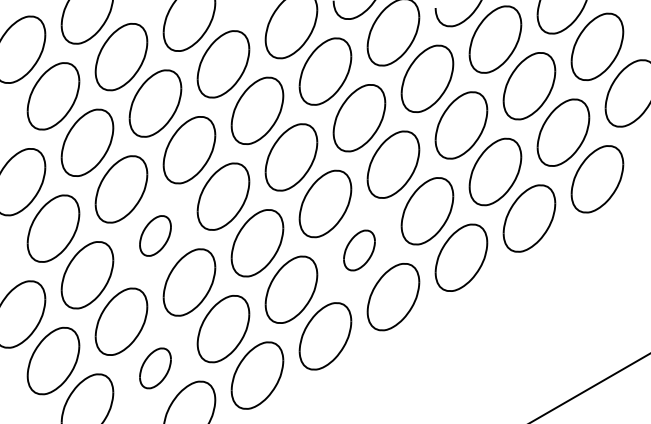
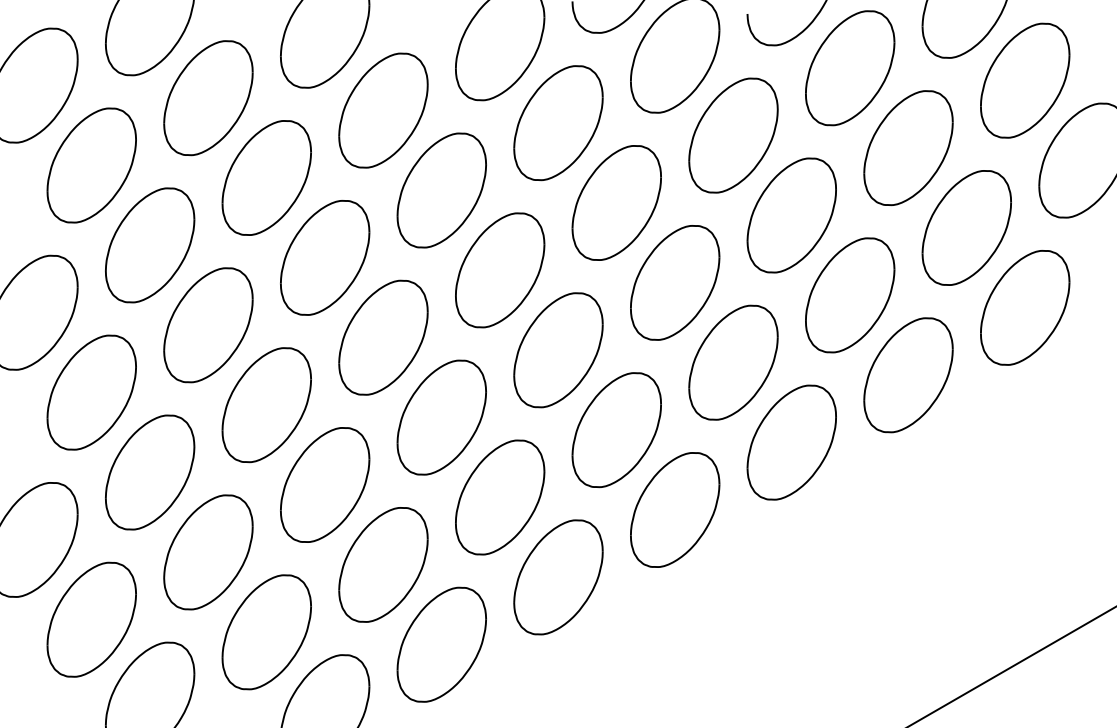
part: (155, 235) -> (266, 404), size x1.67
part: (359, 250) -> (616, 430), size x1.67
part: (155, 368) -> (266, 632), size x1.67

